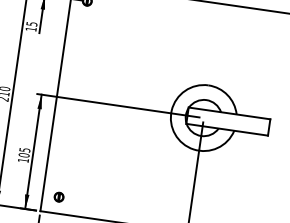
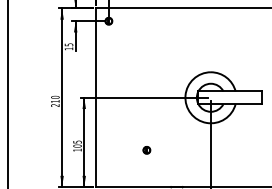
part: (58, 197) -> (146, 150), moved

